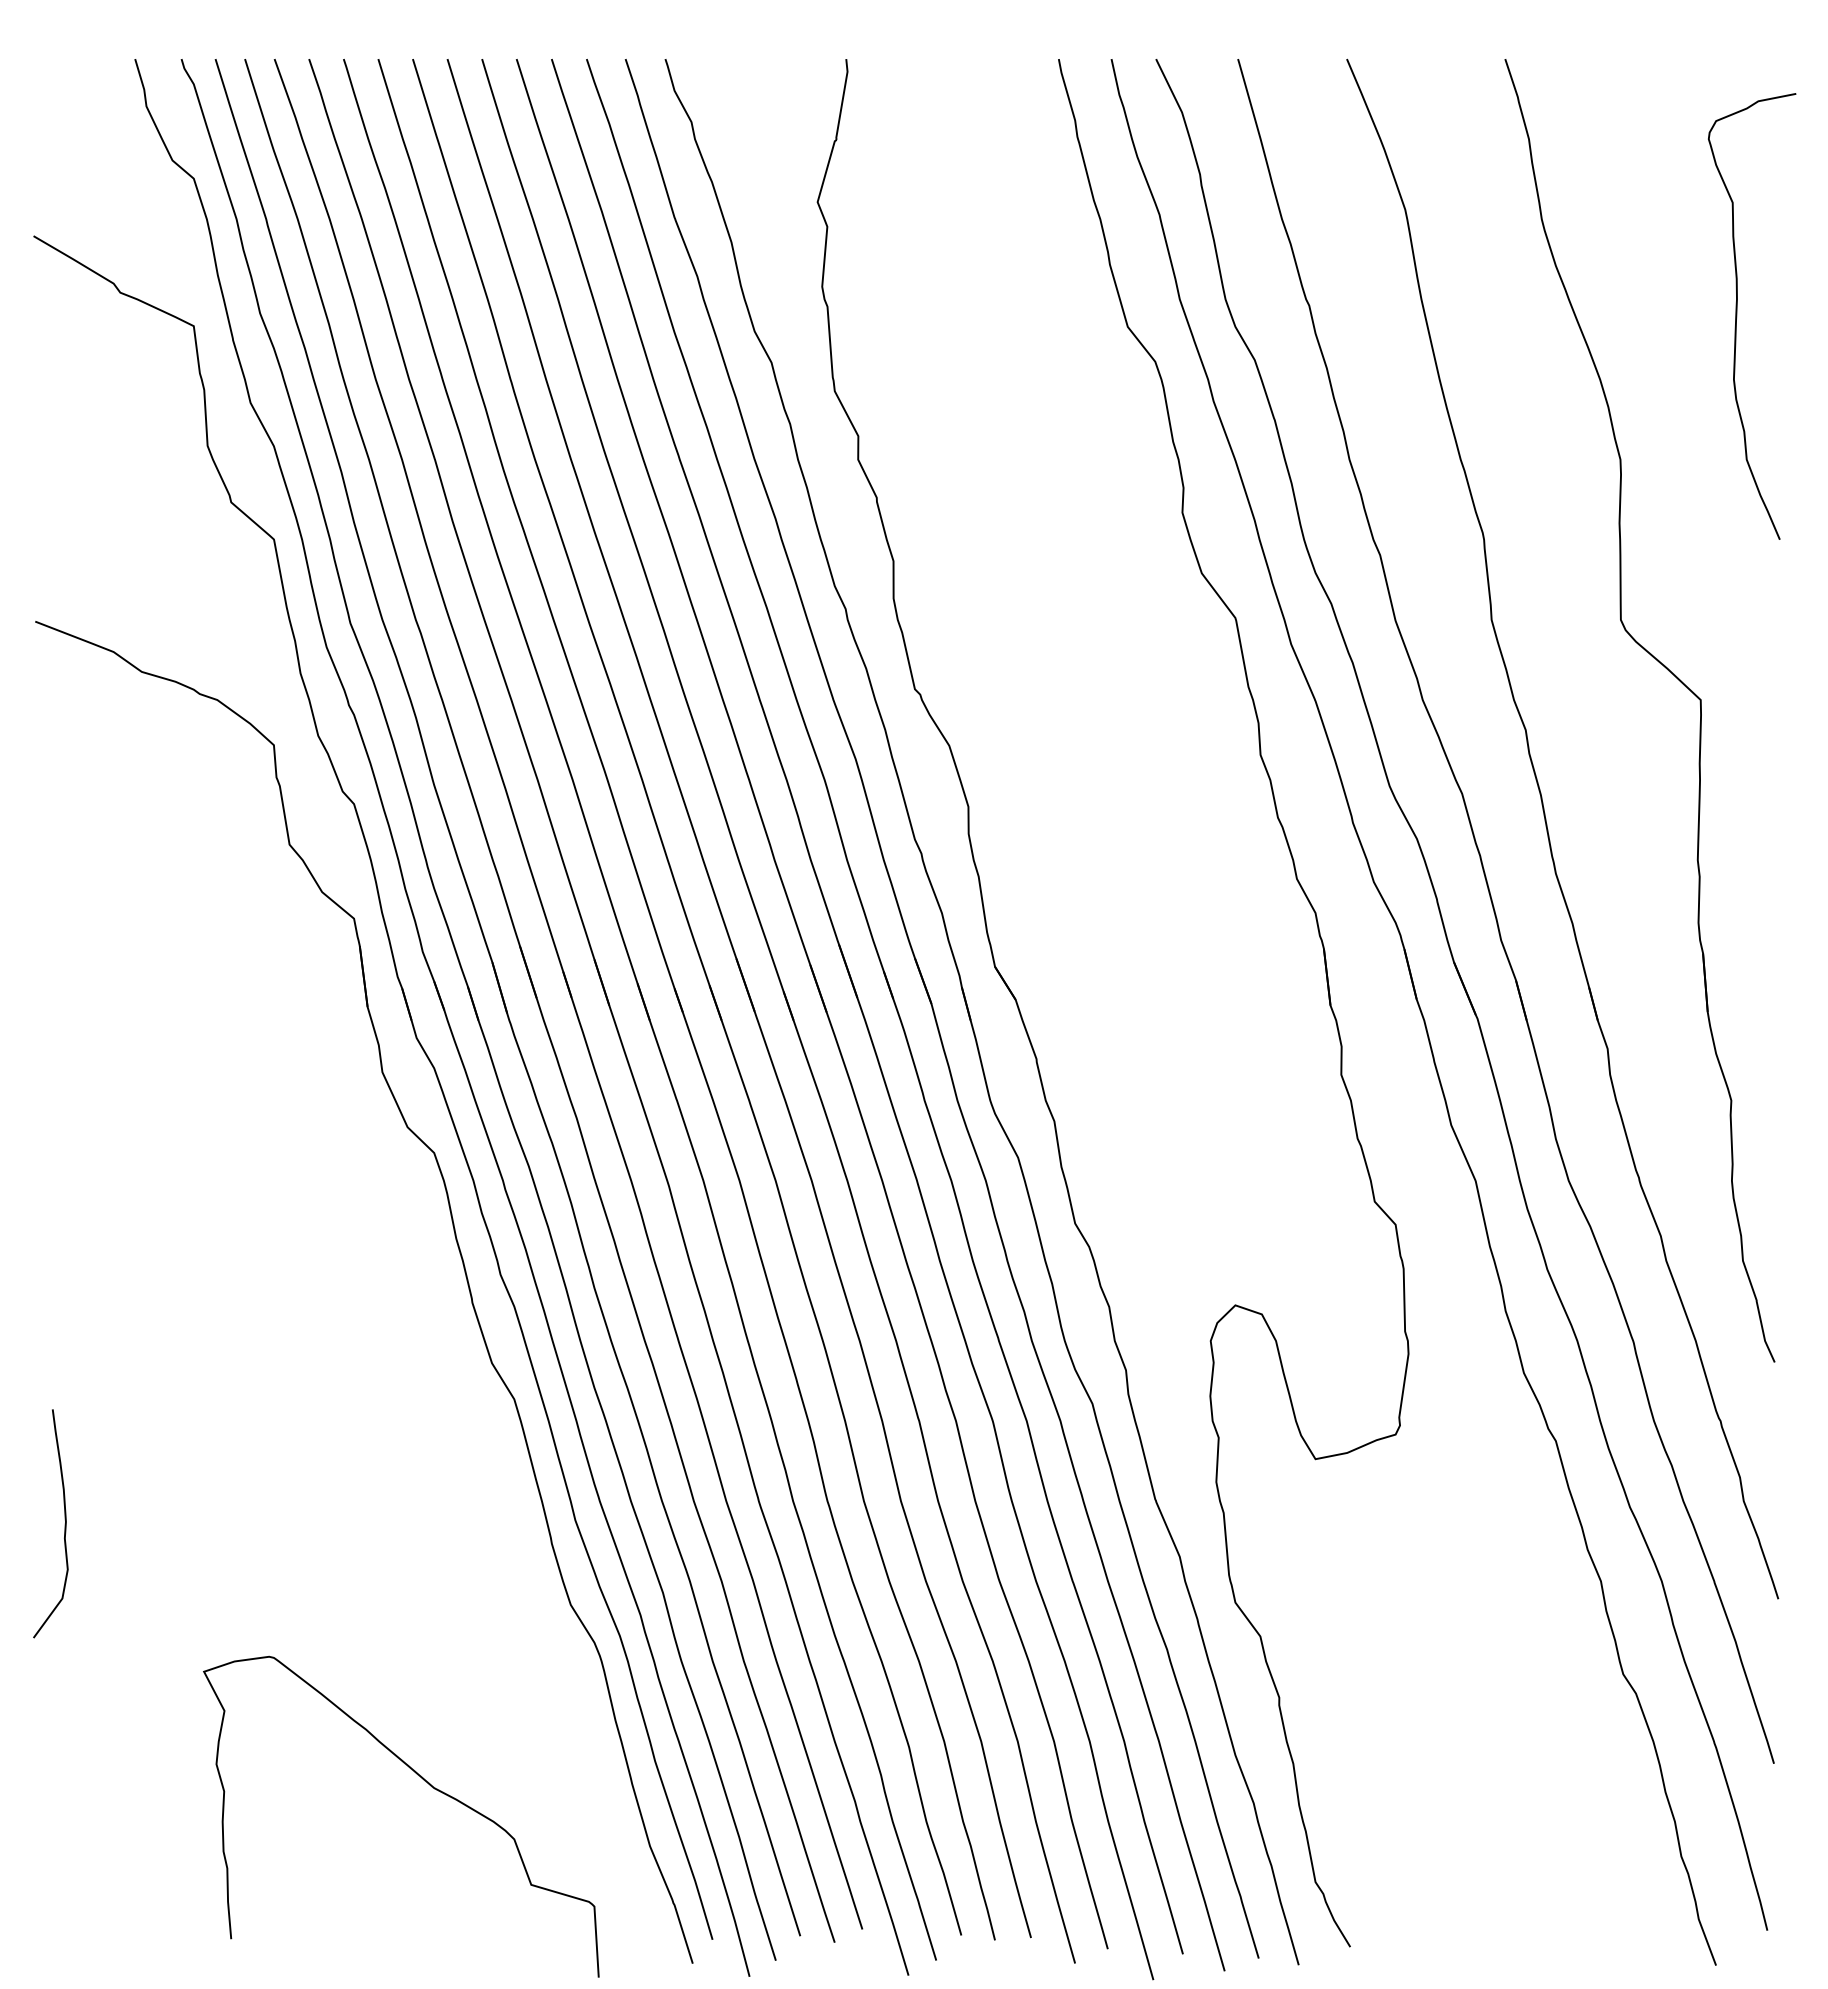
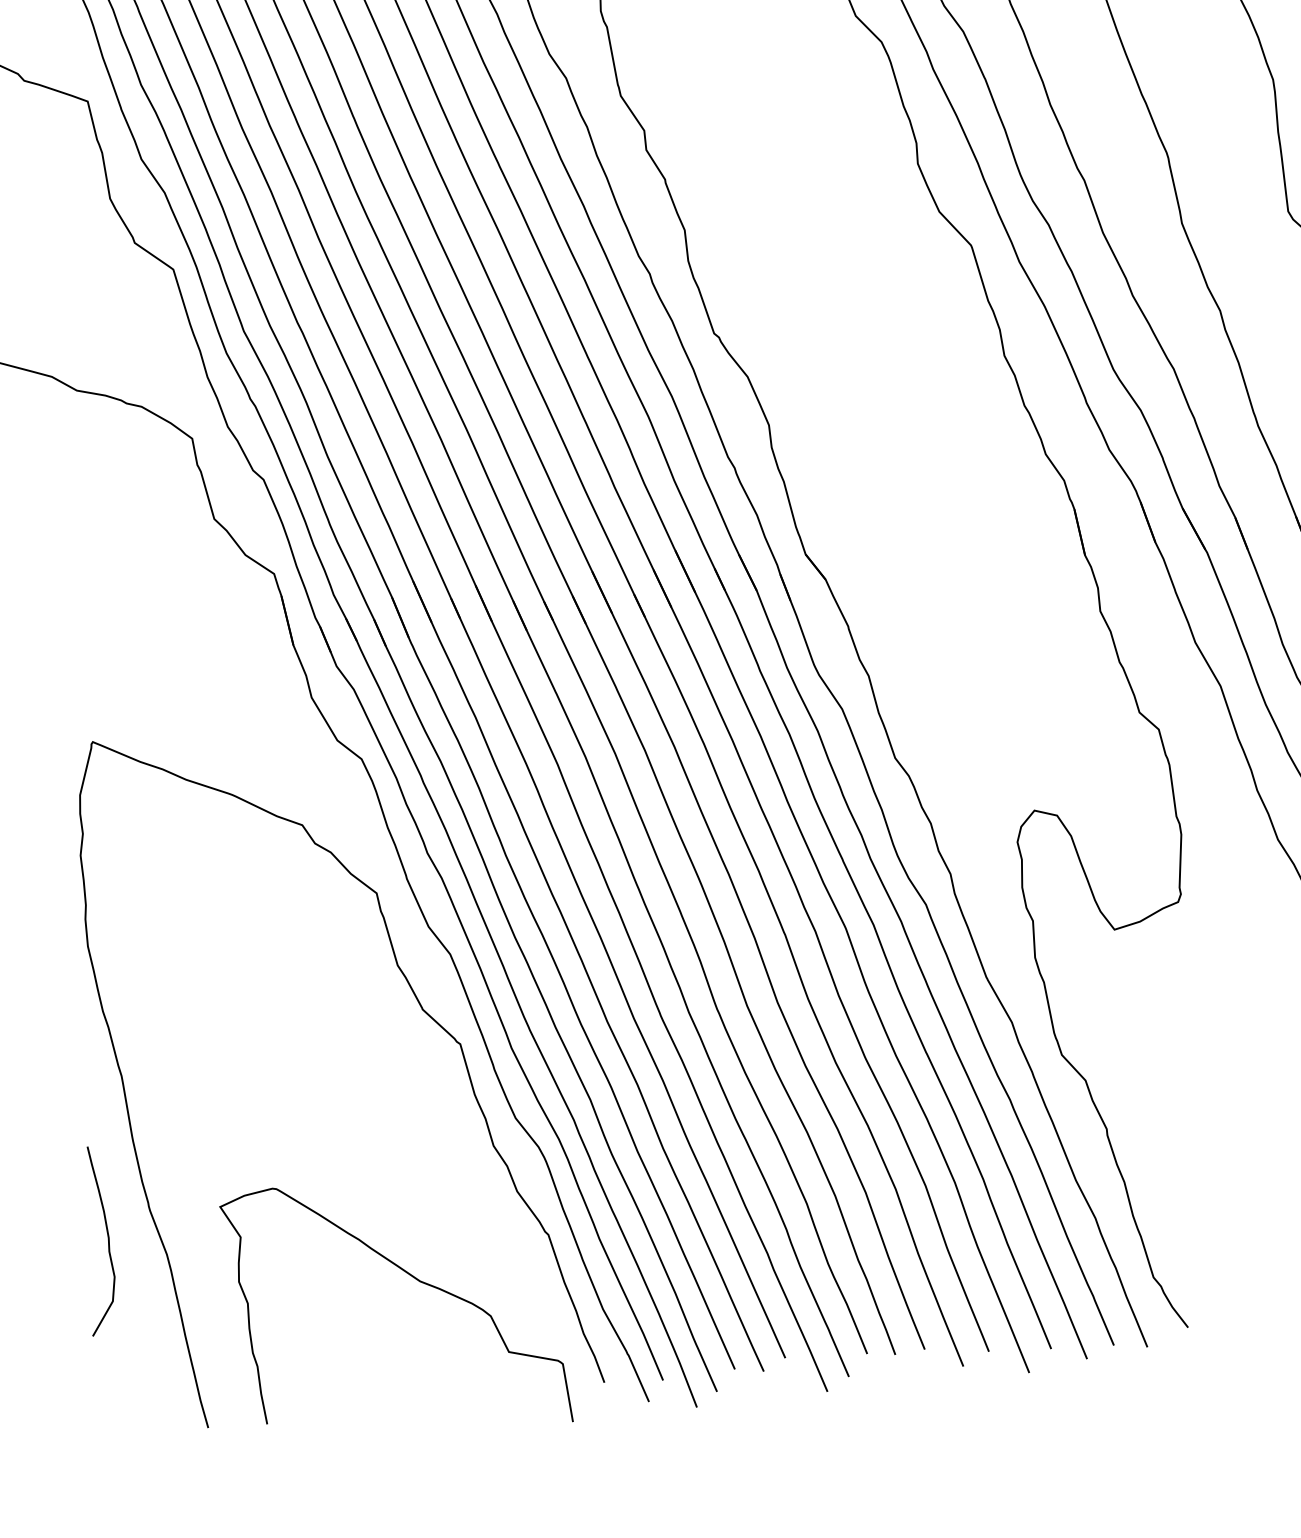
curve: (472, 1461) -> (421, 1009), added
curve: (64, 1524) -> (107, 1240), moved

